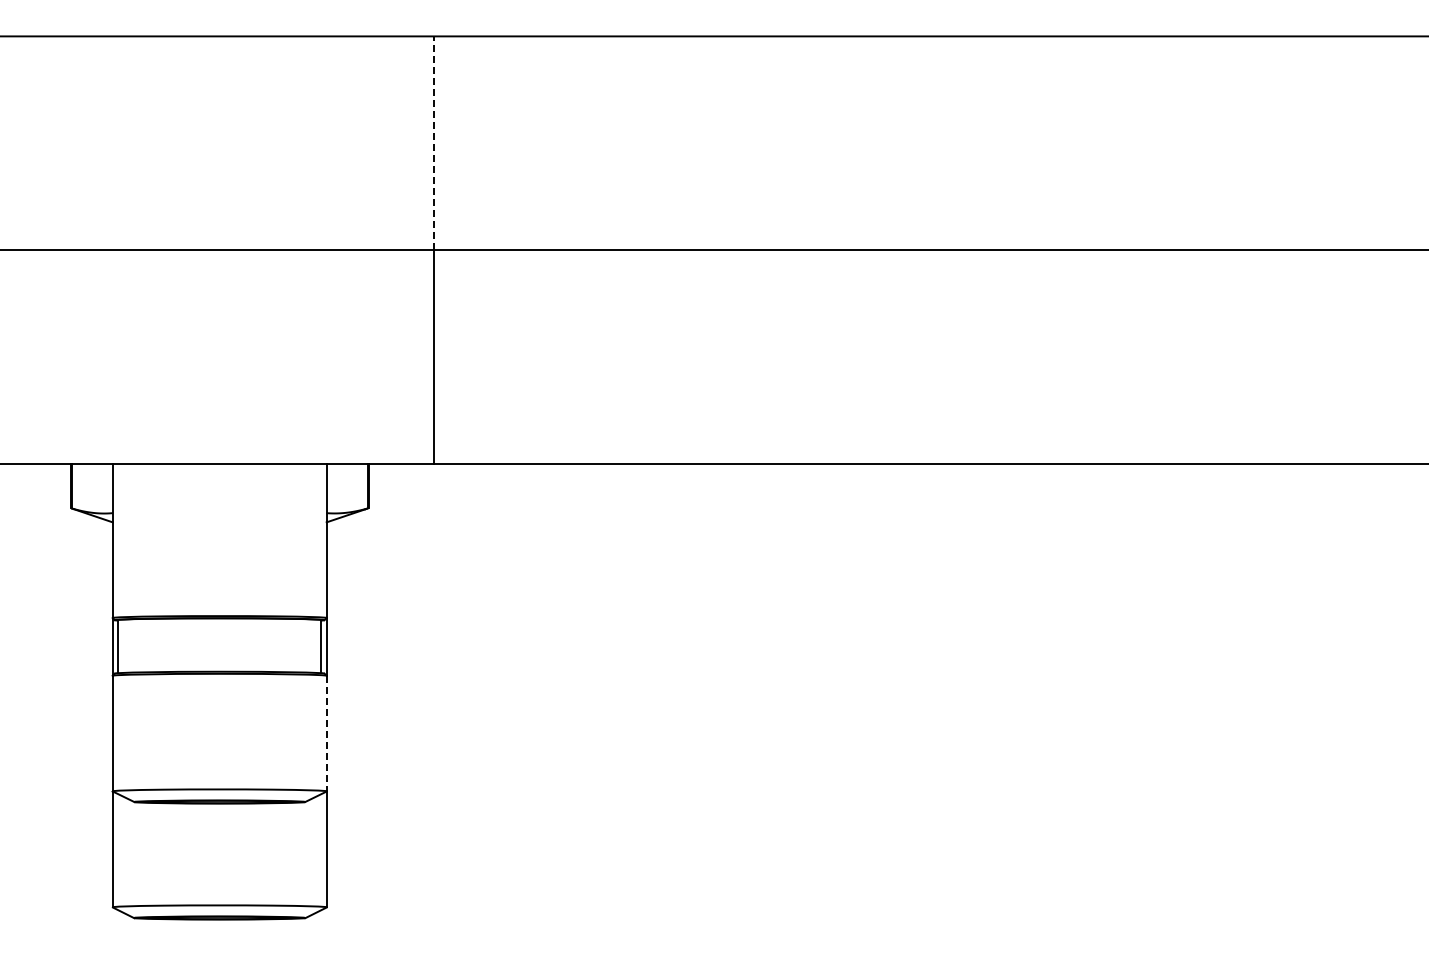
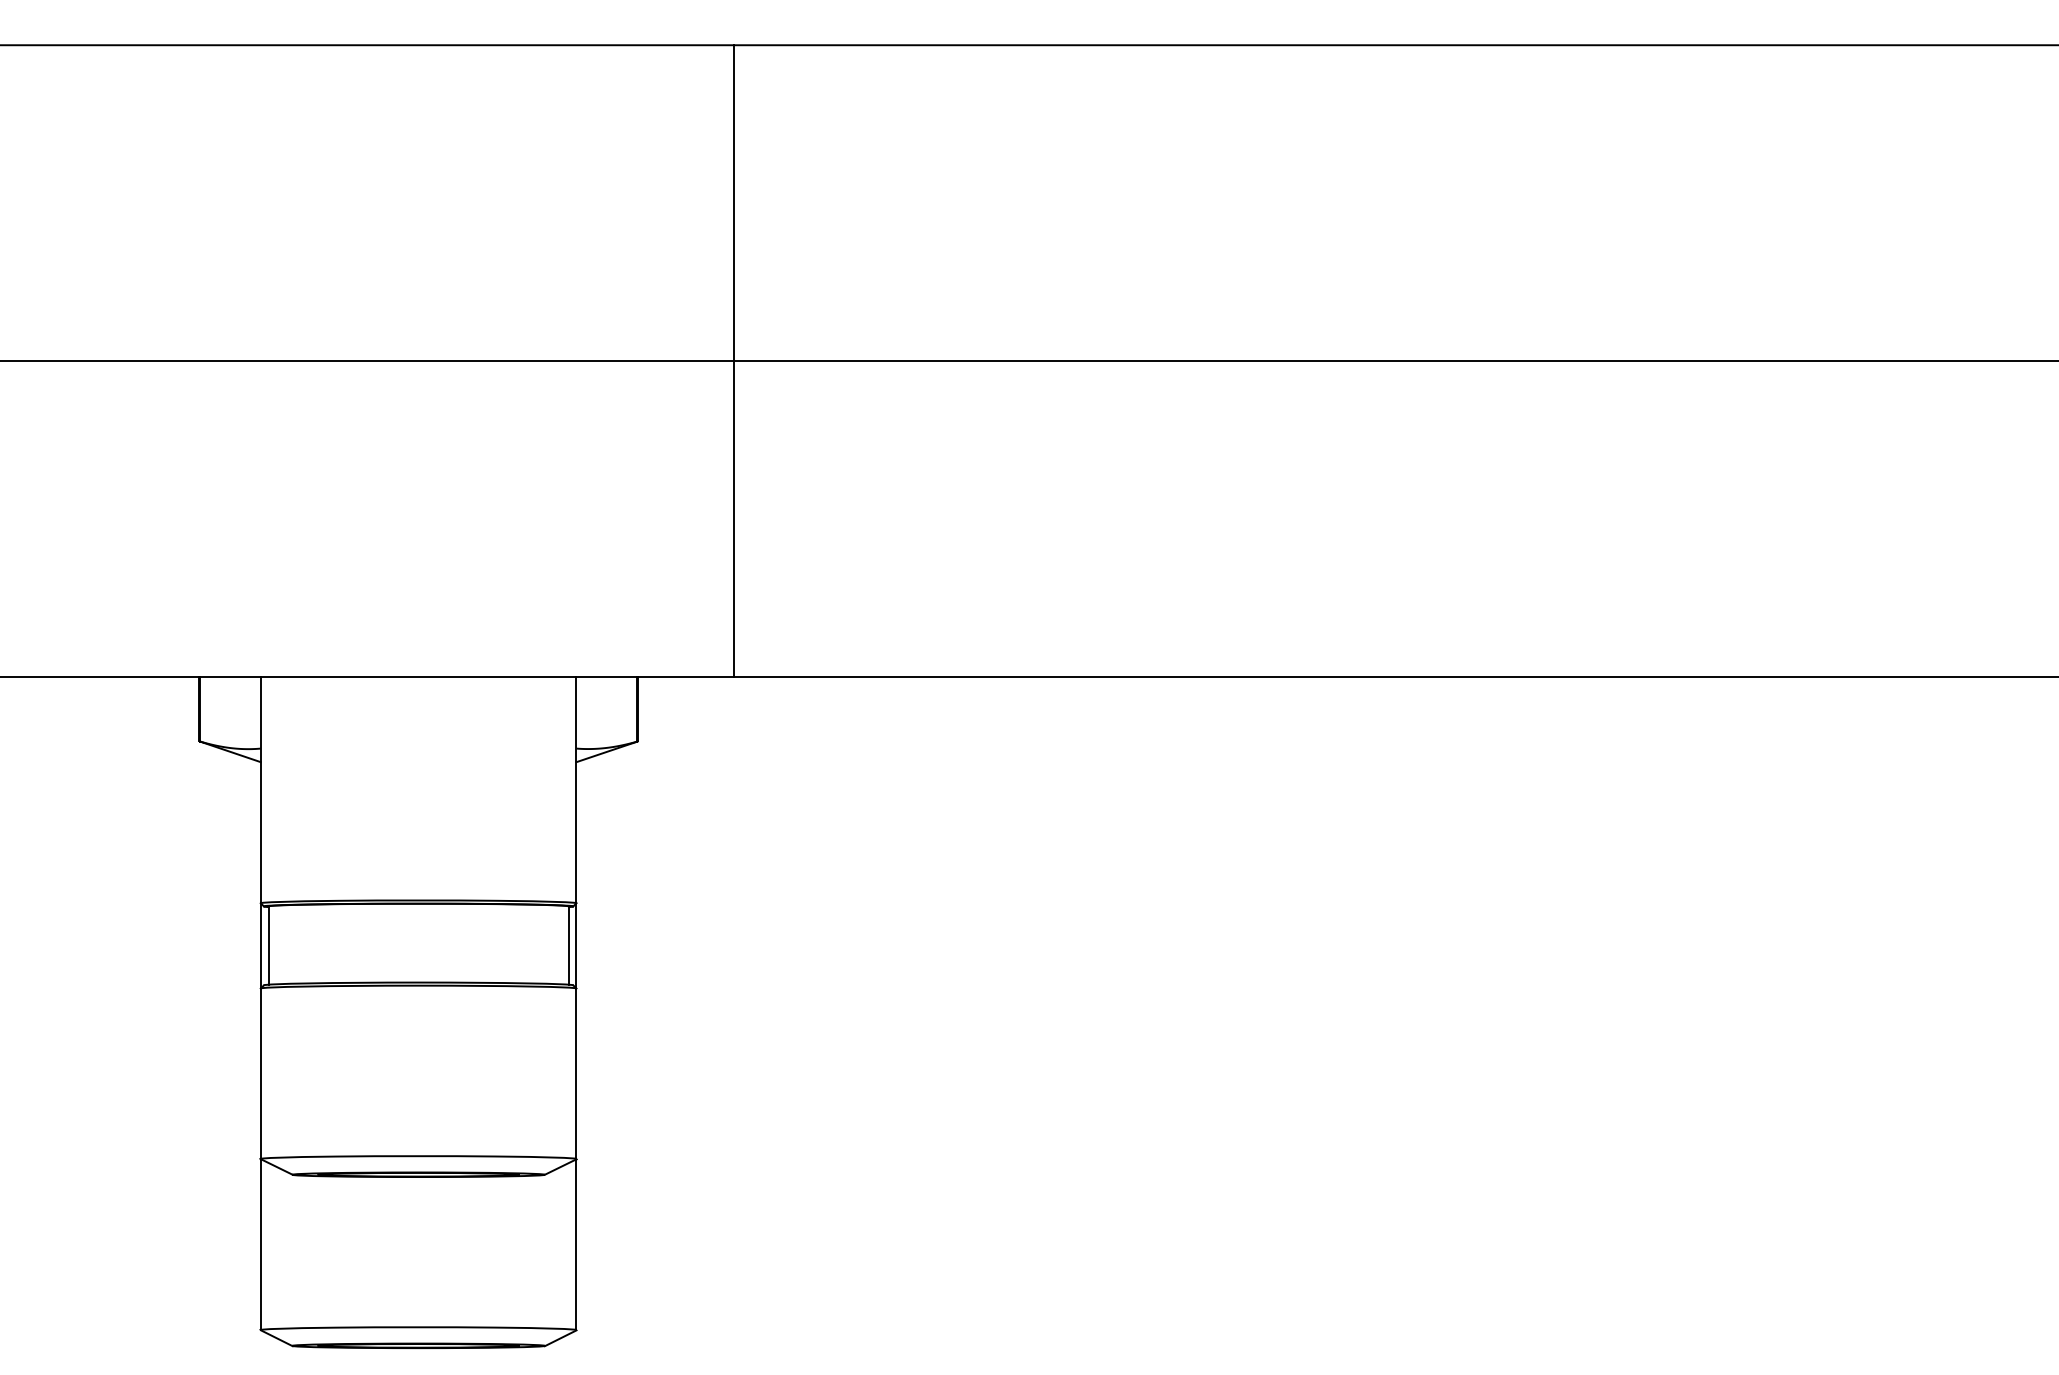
line: (433, 143) -> (734, 203), dashed -> solid
line: (326, 733) -> (576, 1073), dashed -> solid

